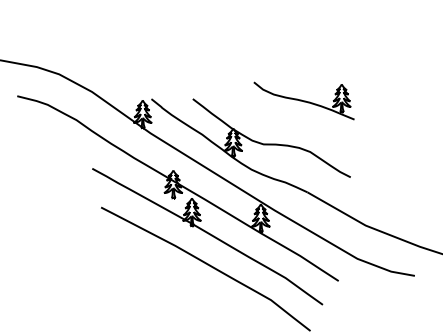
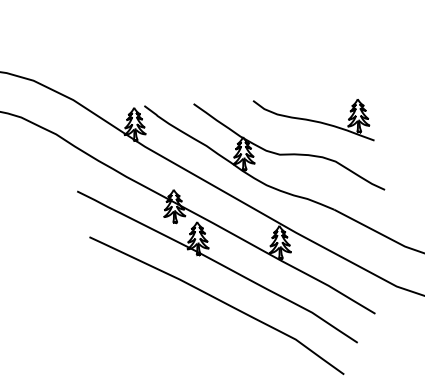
part: (303, 100) -> (312, 120), moved

